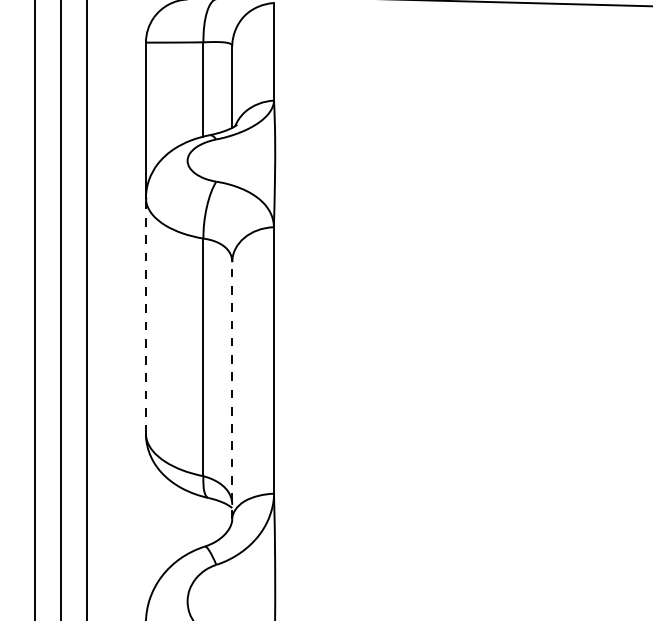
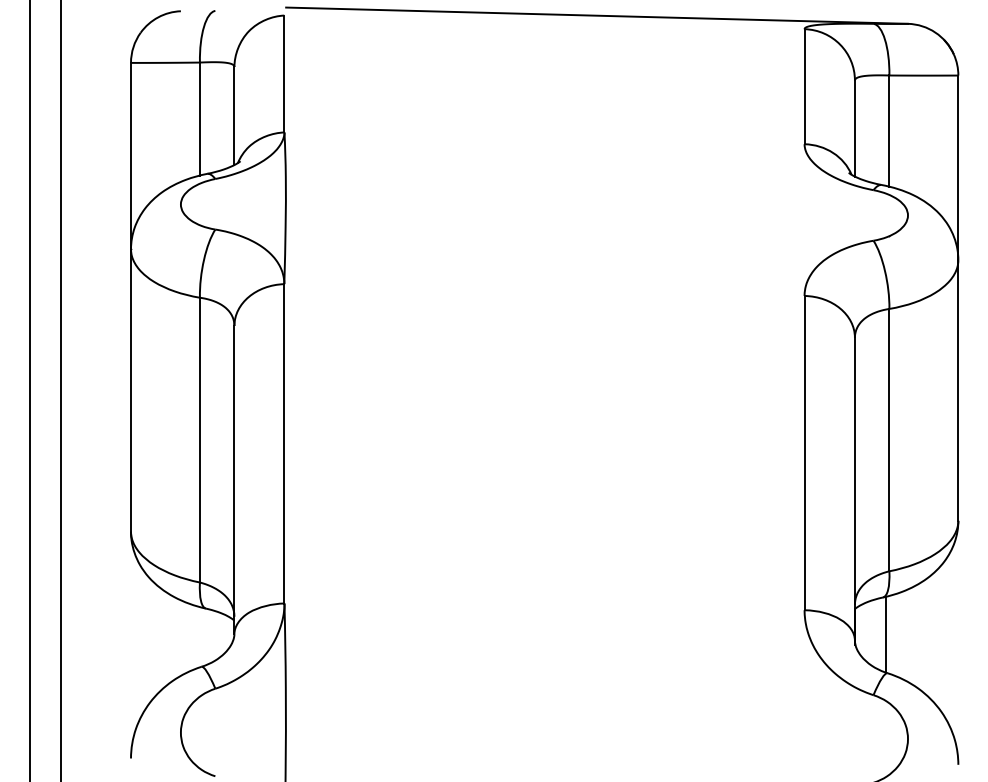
line: (146, 315) -> (131, 390), dashed -> solid
line: (232, 390) -> (234, 479), dashed -> solid

